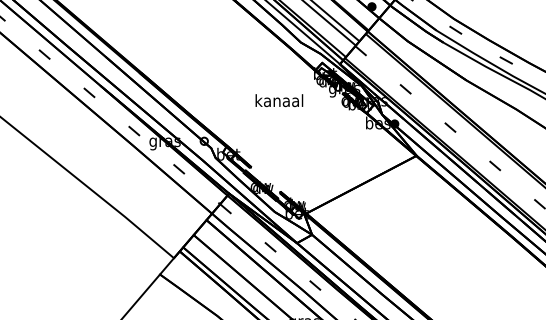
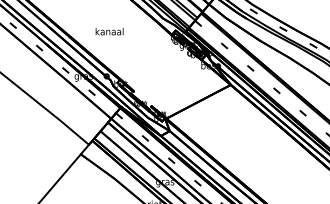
text: (279, 100) -> (109, 31), moved

